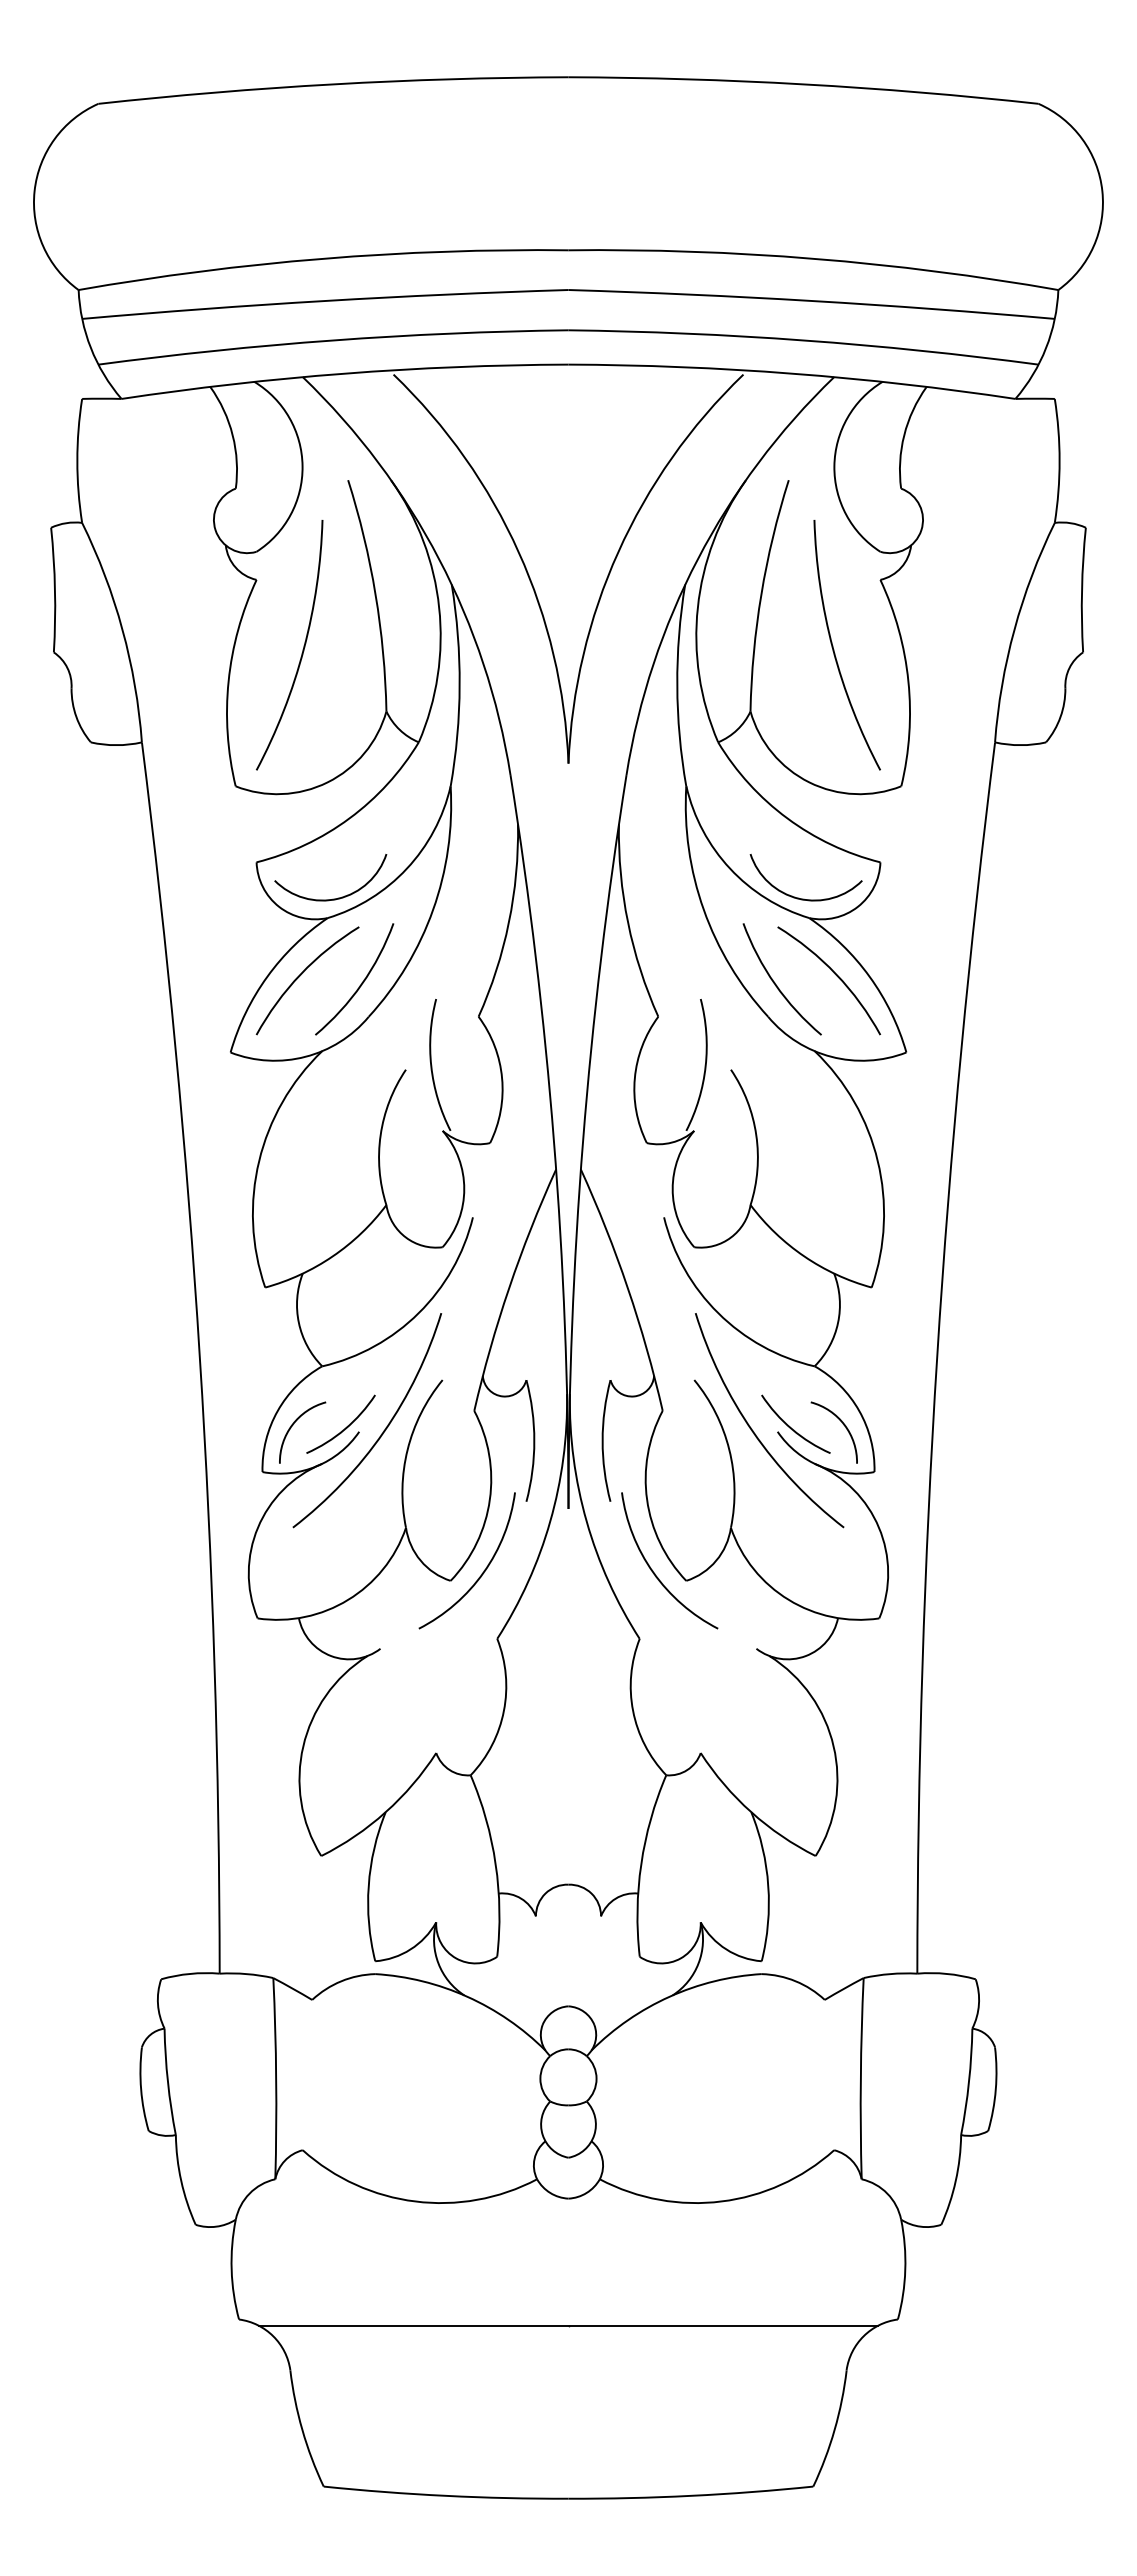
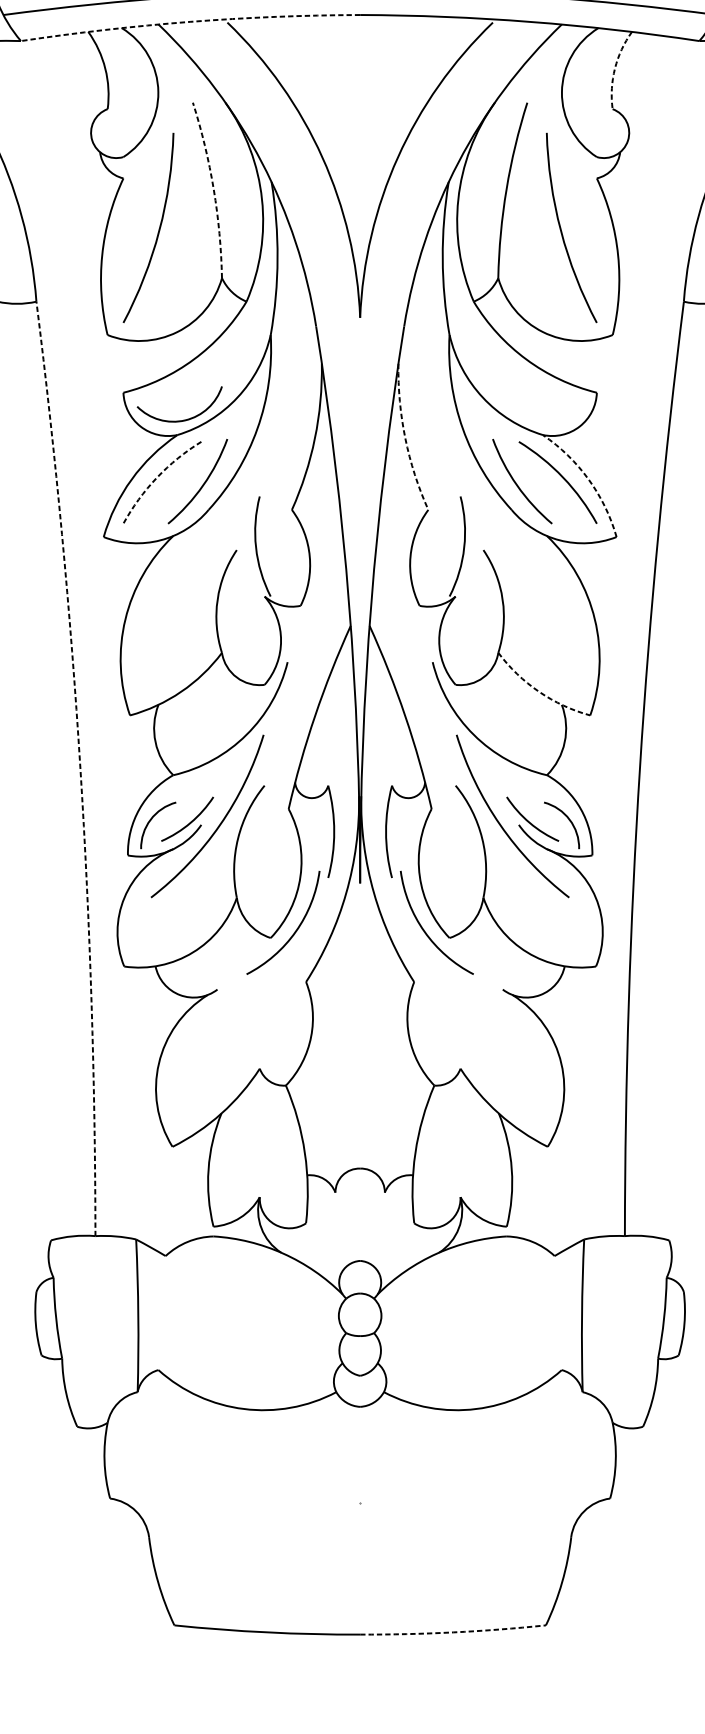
arc: (344, 373) -> (190, 21), solid -> dashed
arc: (904, 435) -> (615, 68), solid -> dashed
arc: (375, 594) -> (213, 189), solid -> dashed
arc: (804, 898) -> (539, 420), removed
arc: (628, 922) -> (405, 438), solid -> dashed
arc: (300, 974) -> (156, 477), solid -> dashed
arc: (869, 976) -> (588, 479), solid -> dashed
arc: (804, 1256) -> (539, 691), solid -> dashed
arc: (199, 1356) -> (80, 767), solid -> dashed
line: (568, 2325) -> (360, 1503), removed
arc: (691, 2495) -> (453, 1632), solid -> dashed

